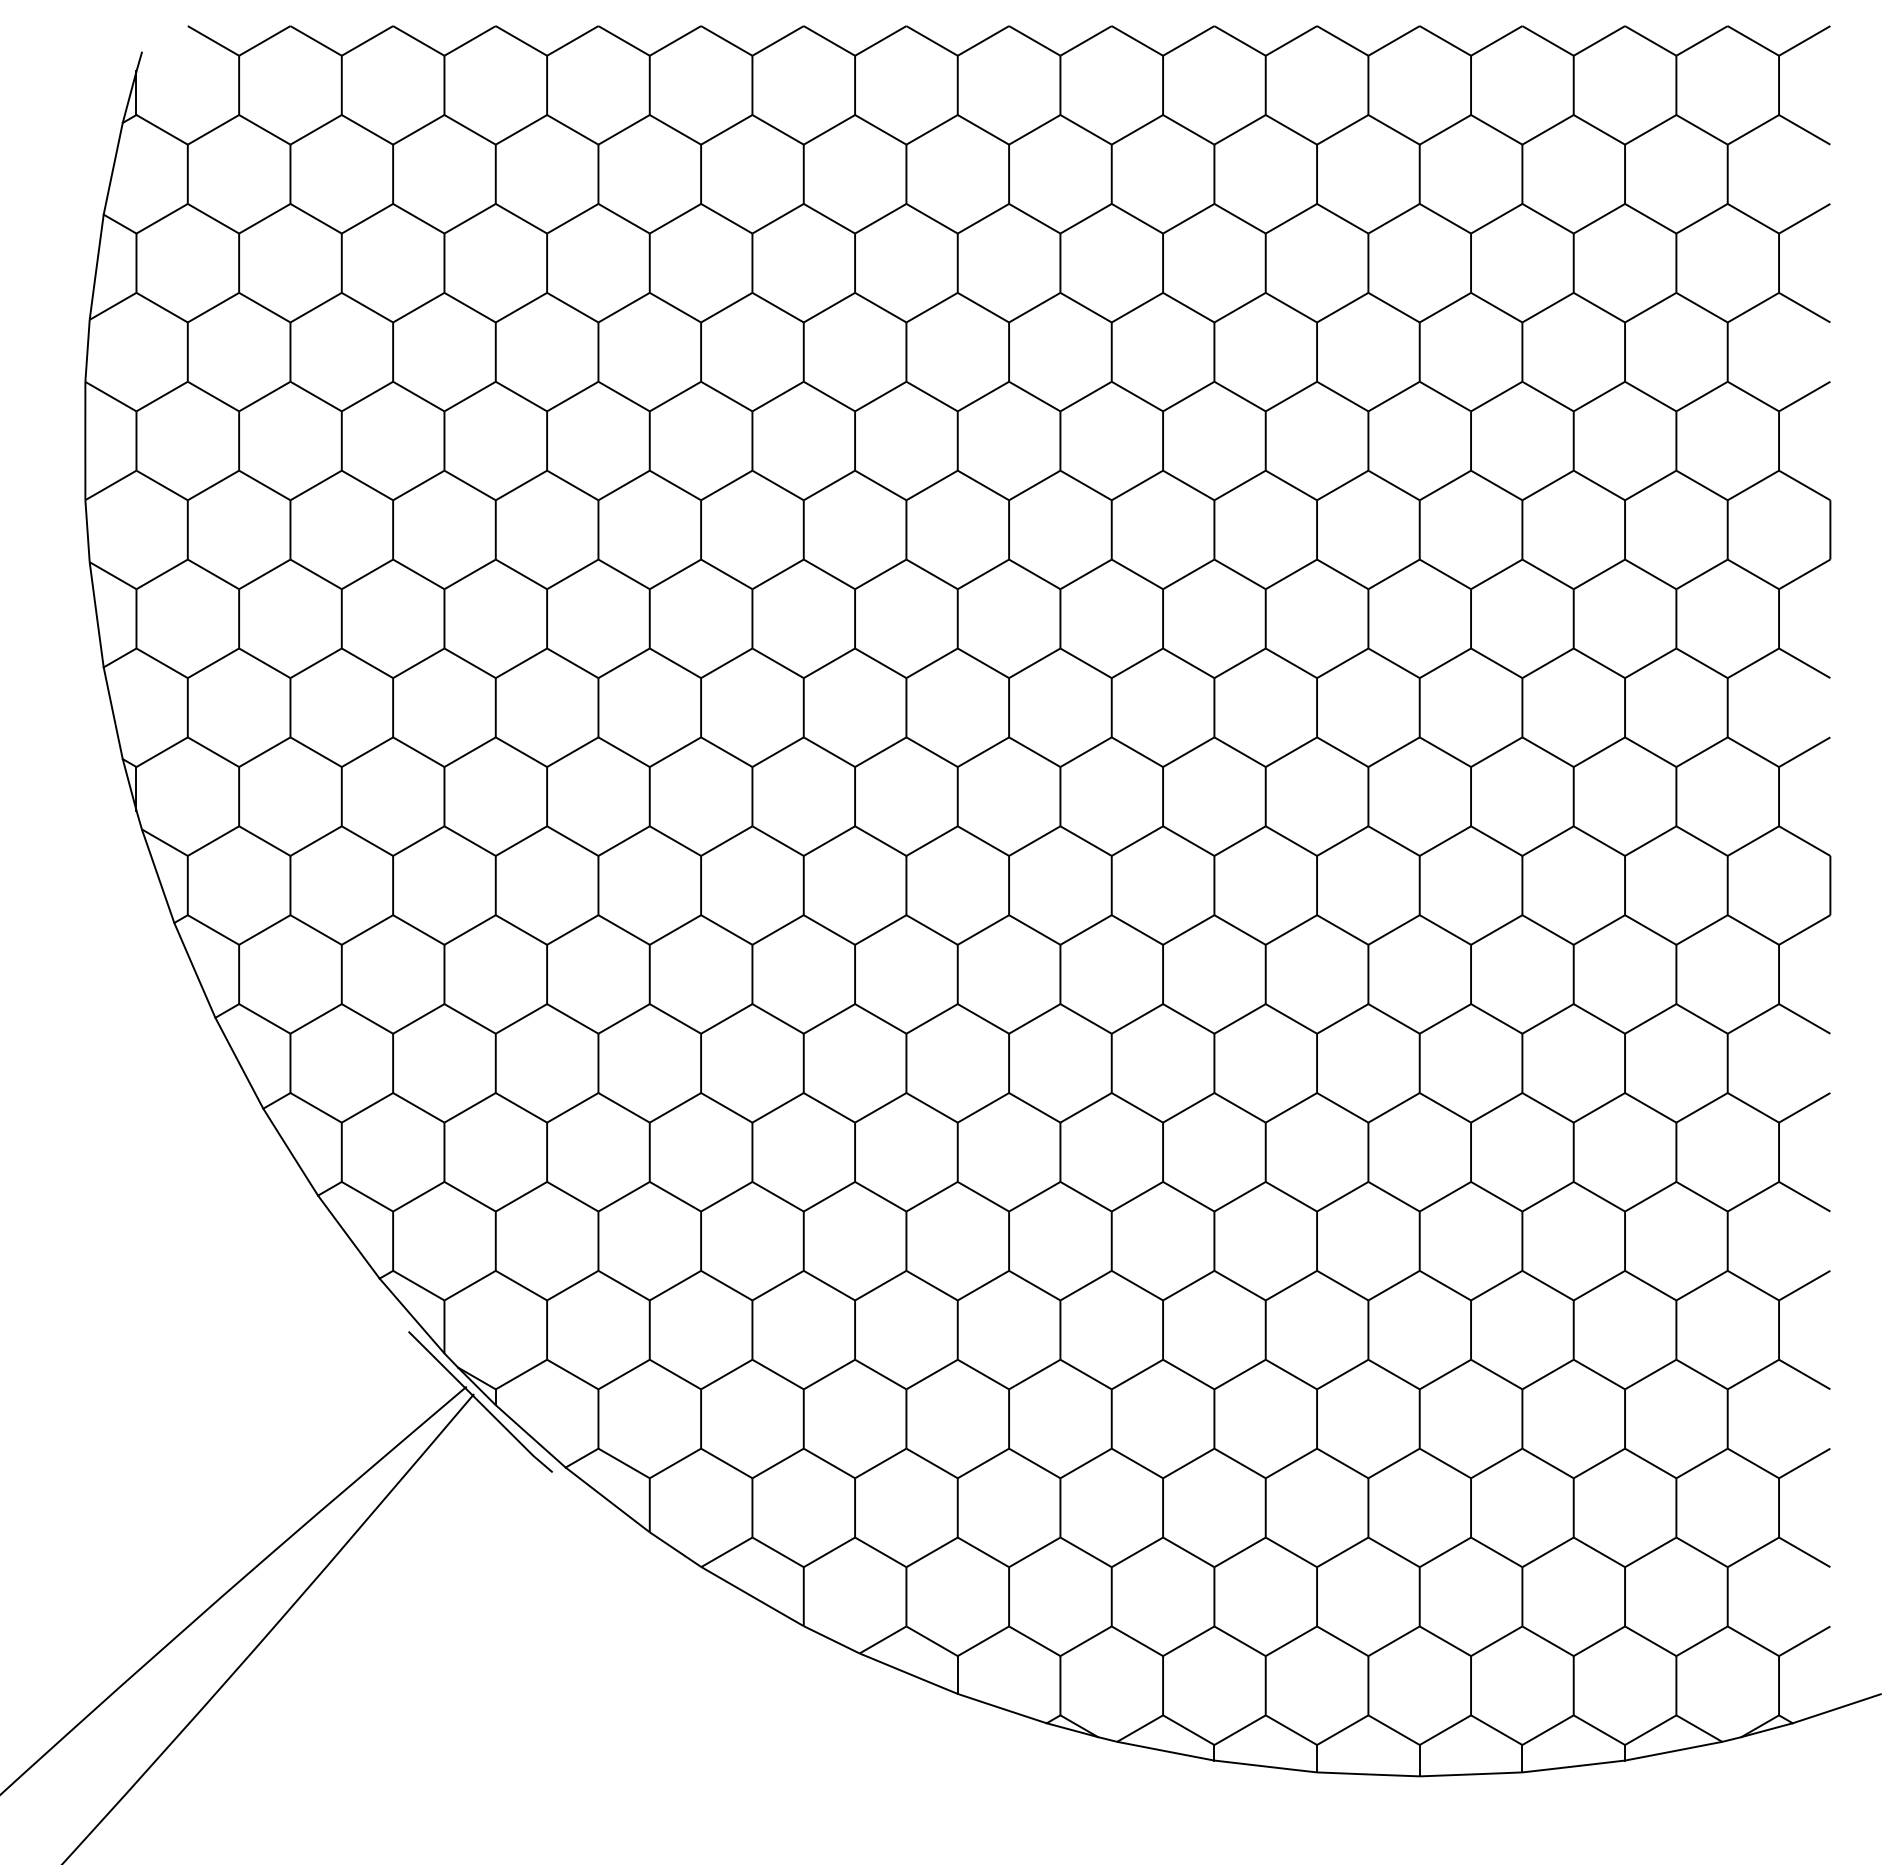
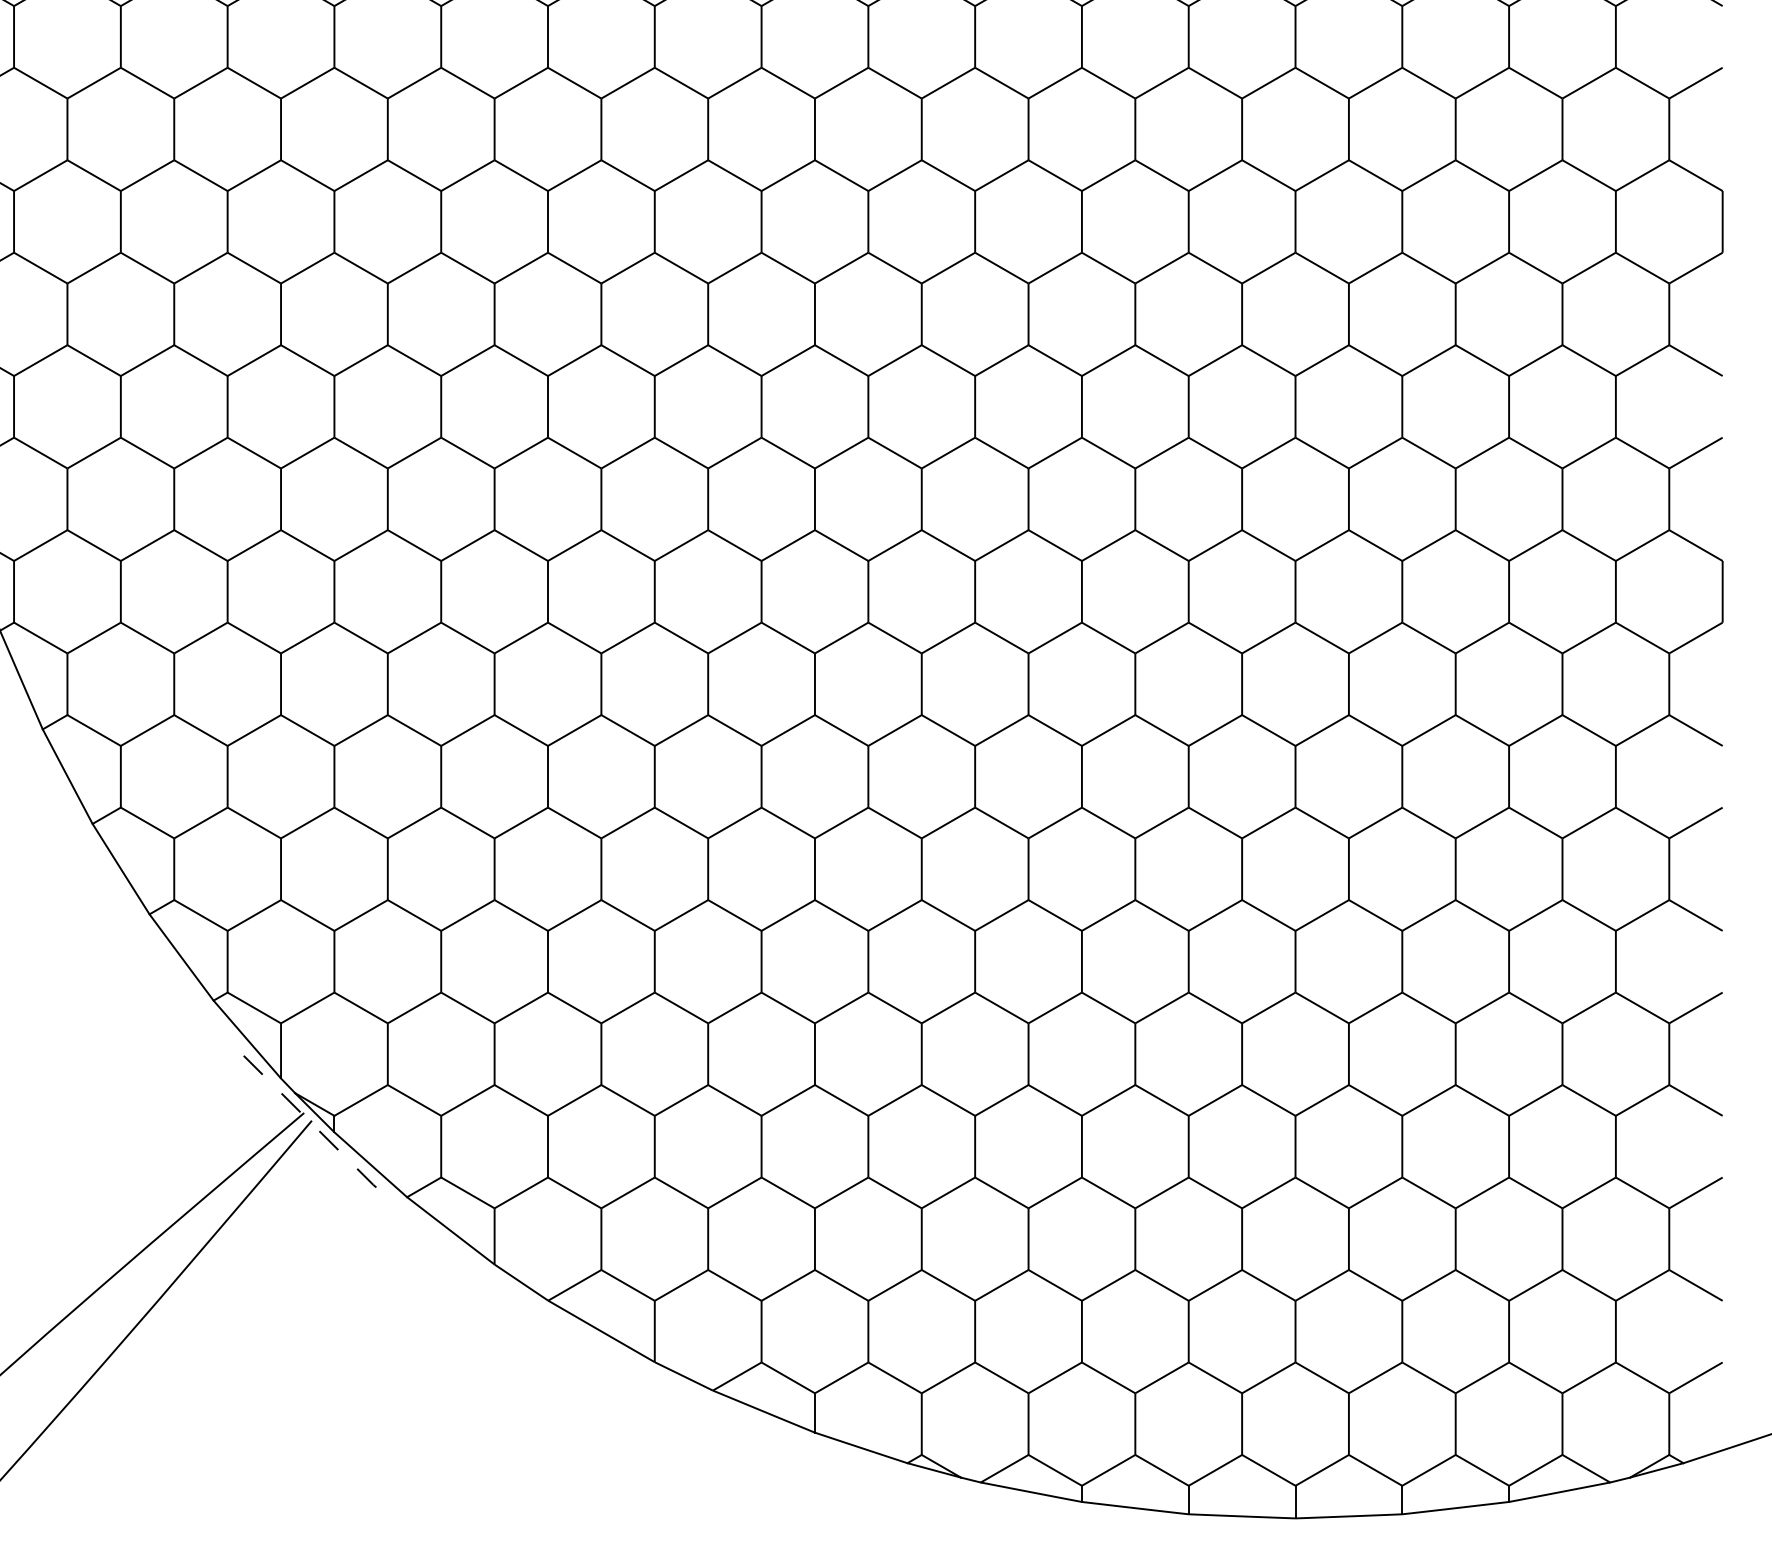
line: (480, 1403) -> (318, 1130), solid -> dashed

